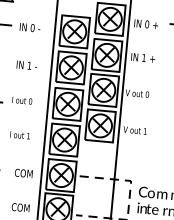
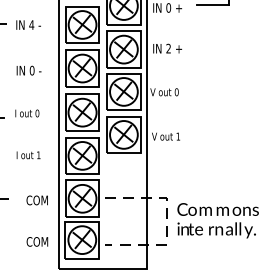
text: (32, 27) -> (31, 24), 0 -> 4
text: (143, 57) -> (168, 48), 1 -> 2
text: (28, 65) -> (31, 70), 1 -> 0

